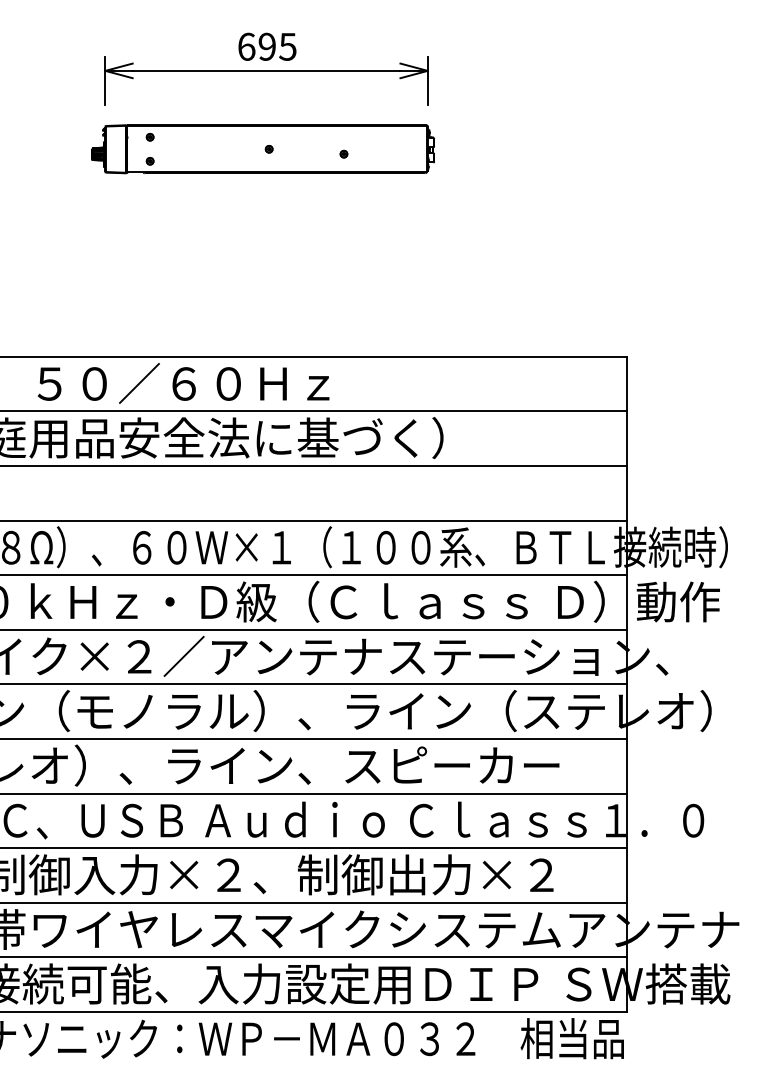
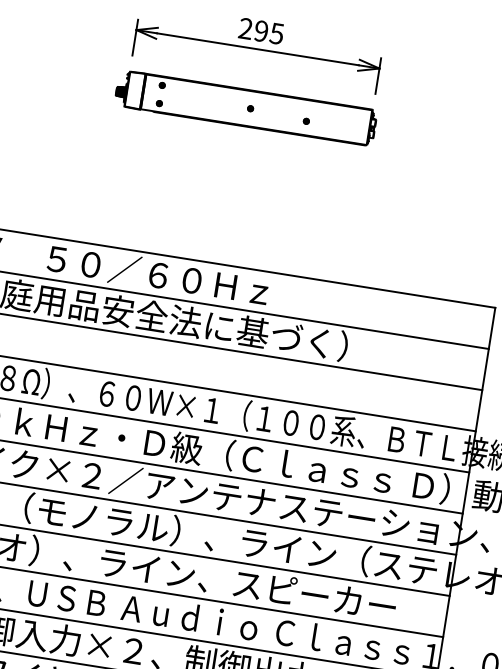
text: (246, 46) -> (245, 28), 695 -> 295

